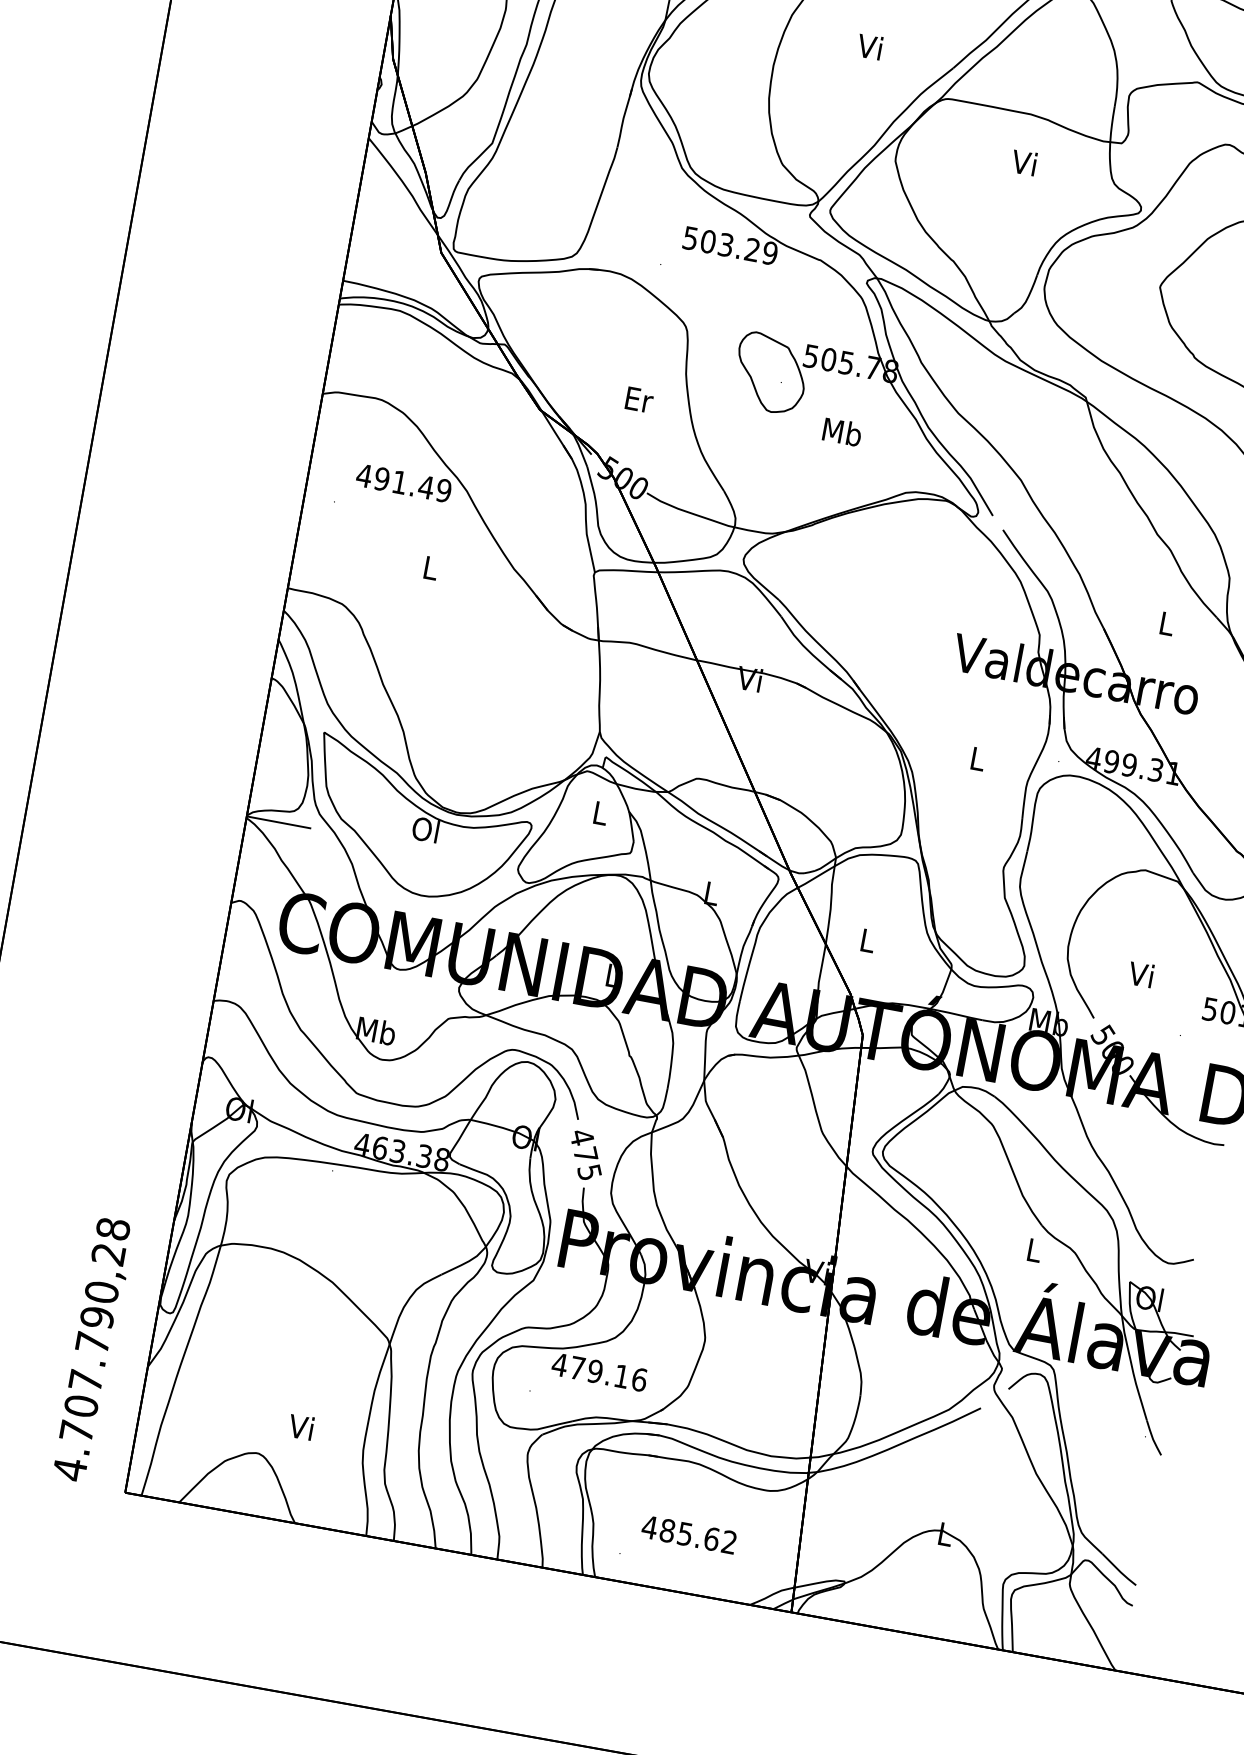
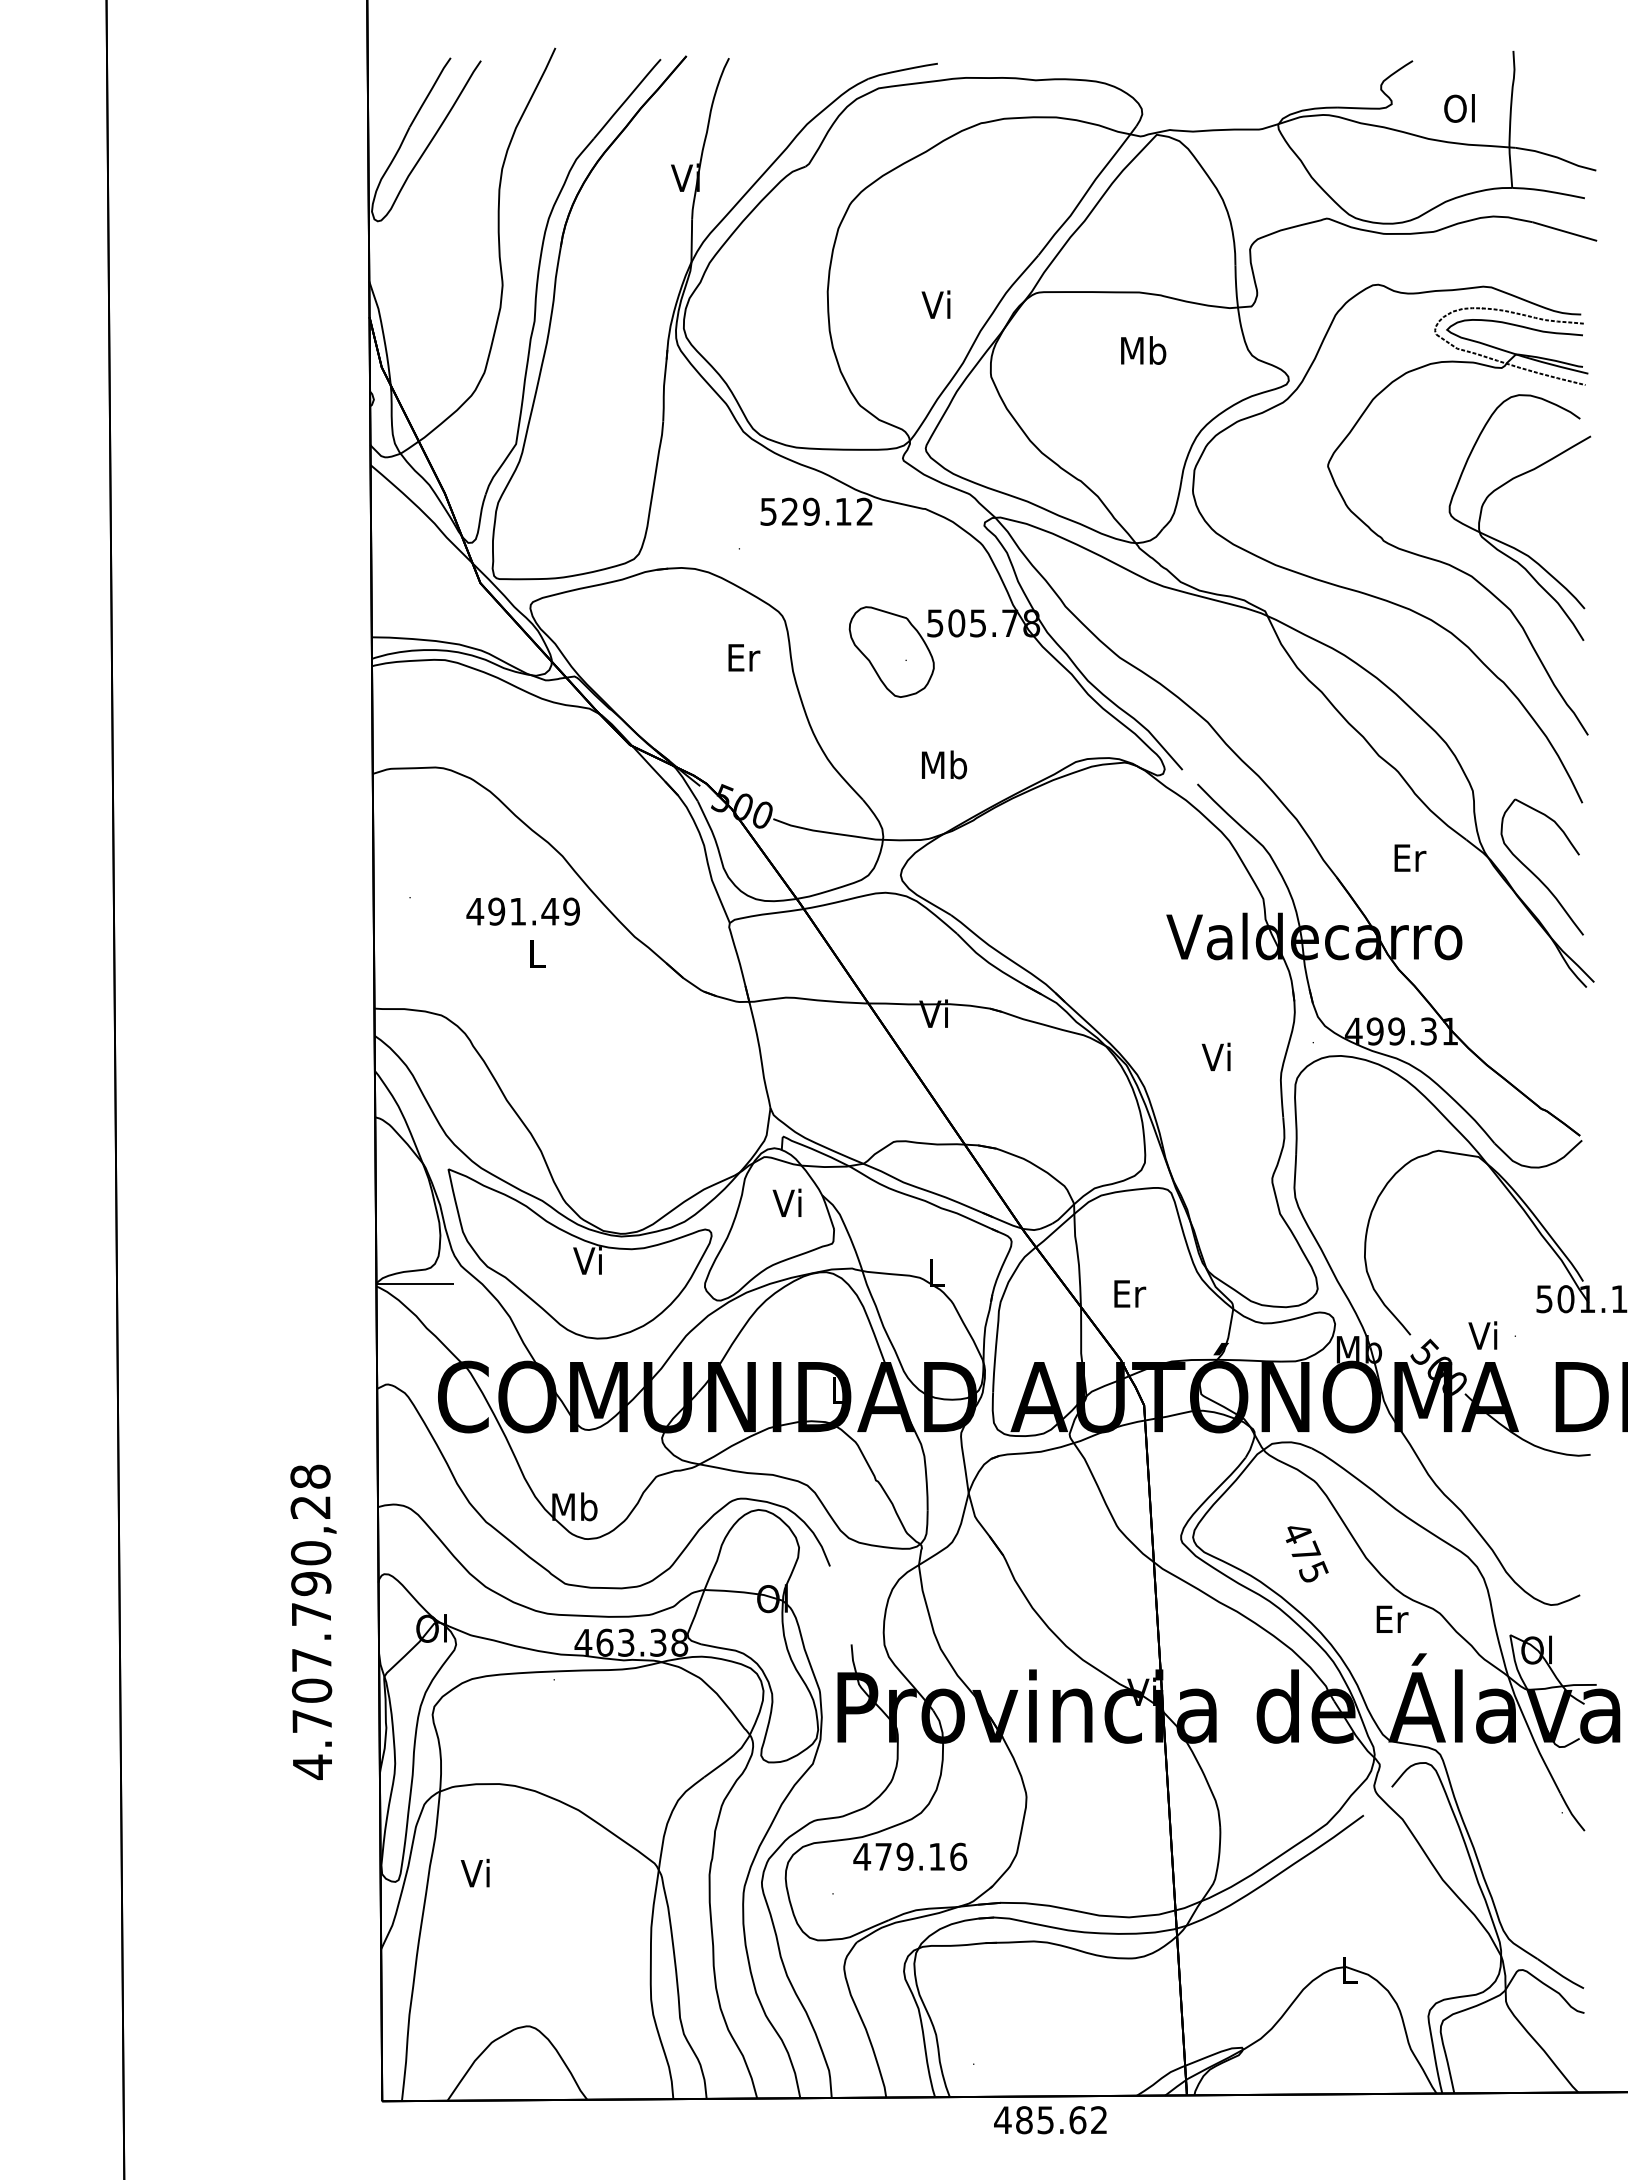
text: (869, 46) -> (935, 304), moved
text: (1025, 163) -> (1143, 350), Vi -> Mb
text: (739, 247) -> (827, 511), 503.29 -> 529.12
text: (639, 399) -> (744, 657), moved
text: (842, 431) -> (944, 764), moved
text: (403, 483) -> (522, 911), moved
text: (1167, 623) -> (1410, 857), L -> Er
text: (975, 757) -> (1215, 1056), L -> Vi
text: (598, 812) -> (786, 1202), L -> Vi
text: (425, 829) -> (588, 1260), Ol -> Vi
text: (868, 940) -> (1130, 1293), L -> Er
text: (1140, 974) -> (1482, 1335), moved
text: (586, 1156) -> (1306, 1554), moved
text: (1035, 1249) -> (1392, 1618), L -> Er
text: (93, 1349) -> (313, 1621), moved
text: (300, 1426) -> (474, 1872), moved
text: (689, 1535) -> (1050, 2120), moved

